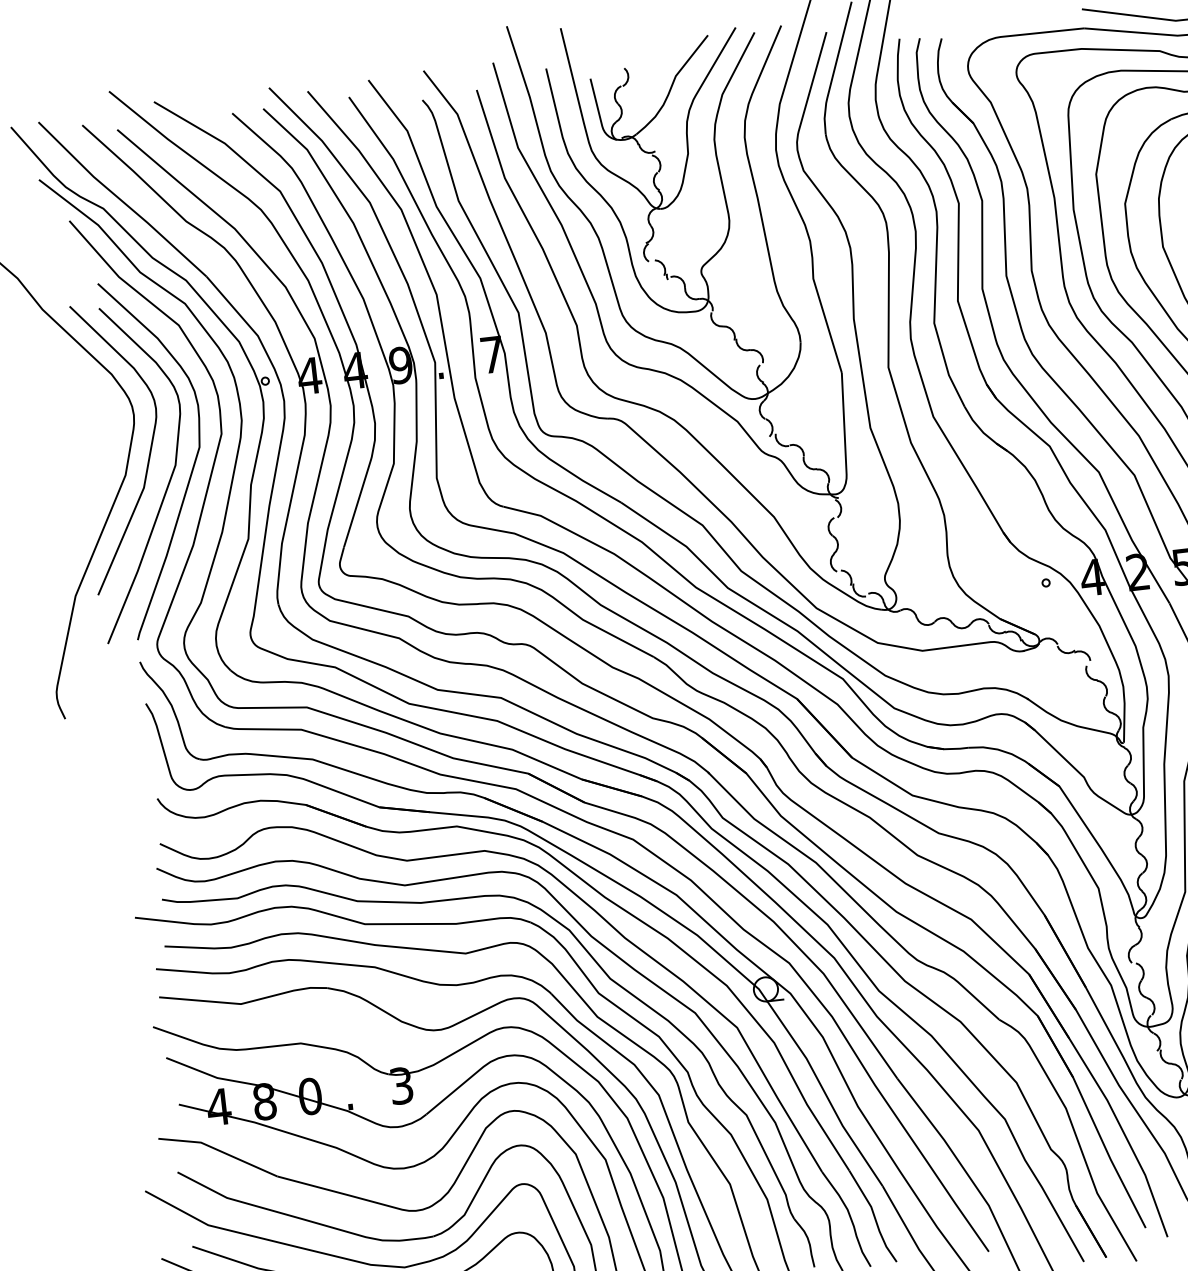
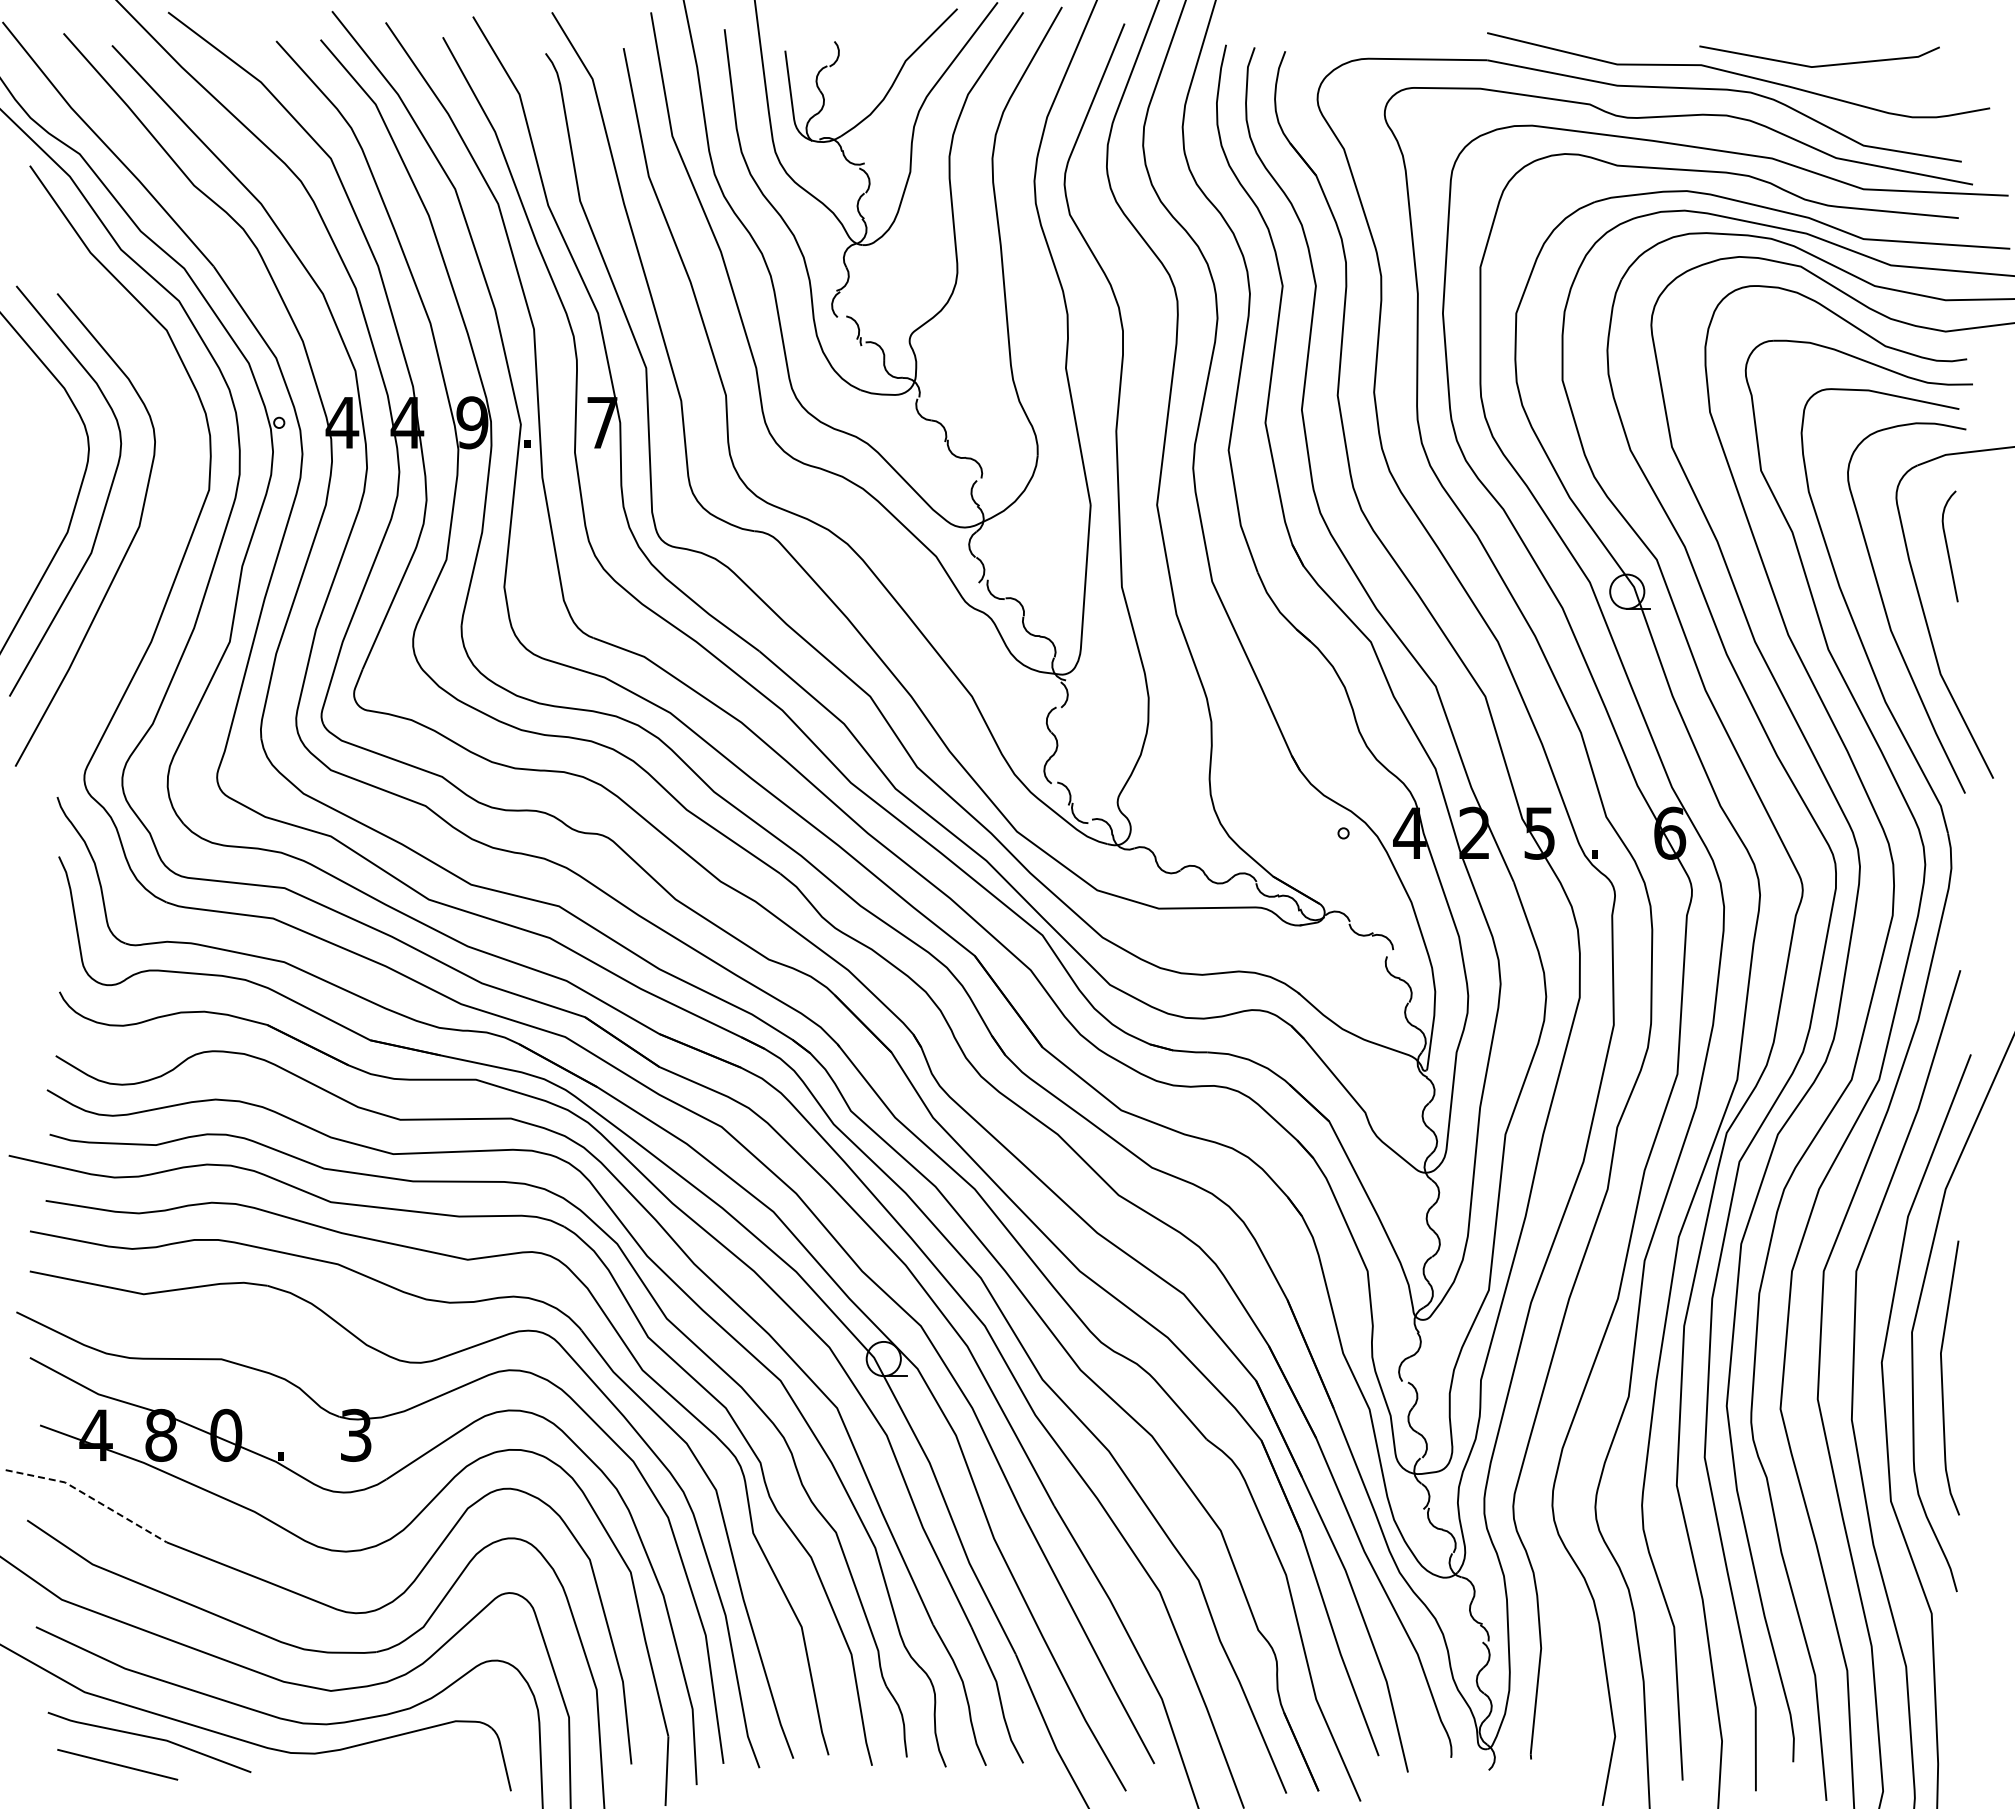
curve: (193, 464) -> (164, 528), removed
line: (219, 1151) -> (89, 1497), solid -> dashed

